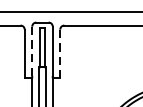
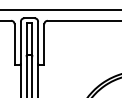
line: (31, 51) -> (20, 42), dashed -> solid
line: (60, 53) -> (44, 44), dashed -> solid

